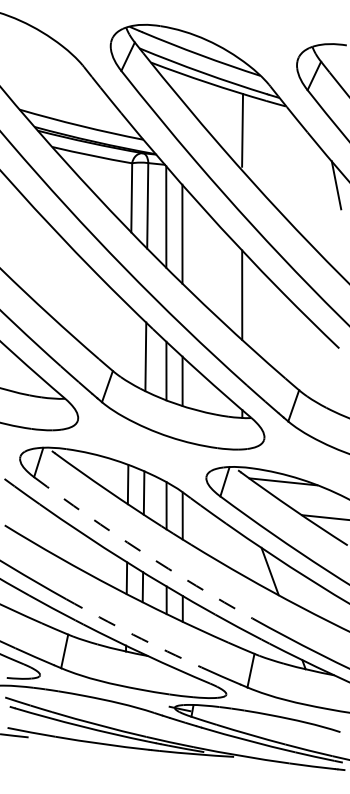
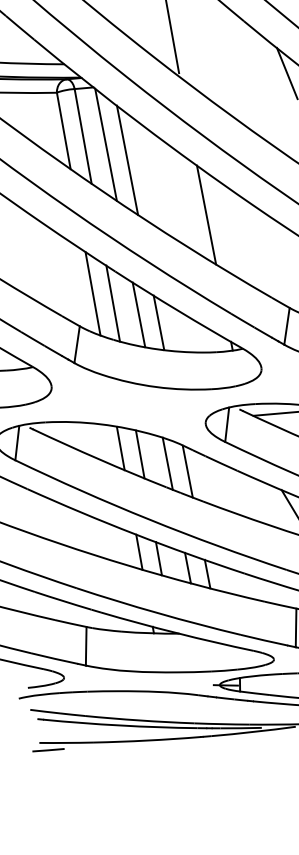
line: (129, 344) -> (92, 293), added
arc: (141, 551) -> (149, 519), dashed -> solid
arc: (133, 634) -> (158, 612), dashed -> solid

